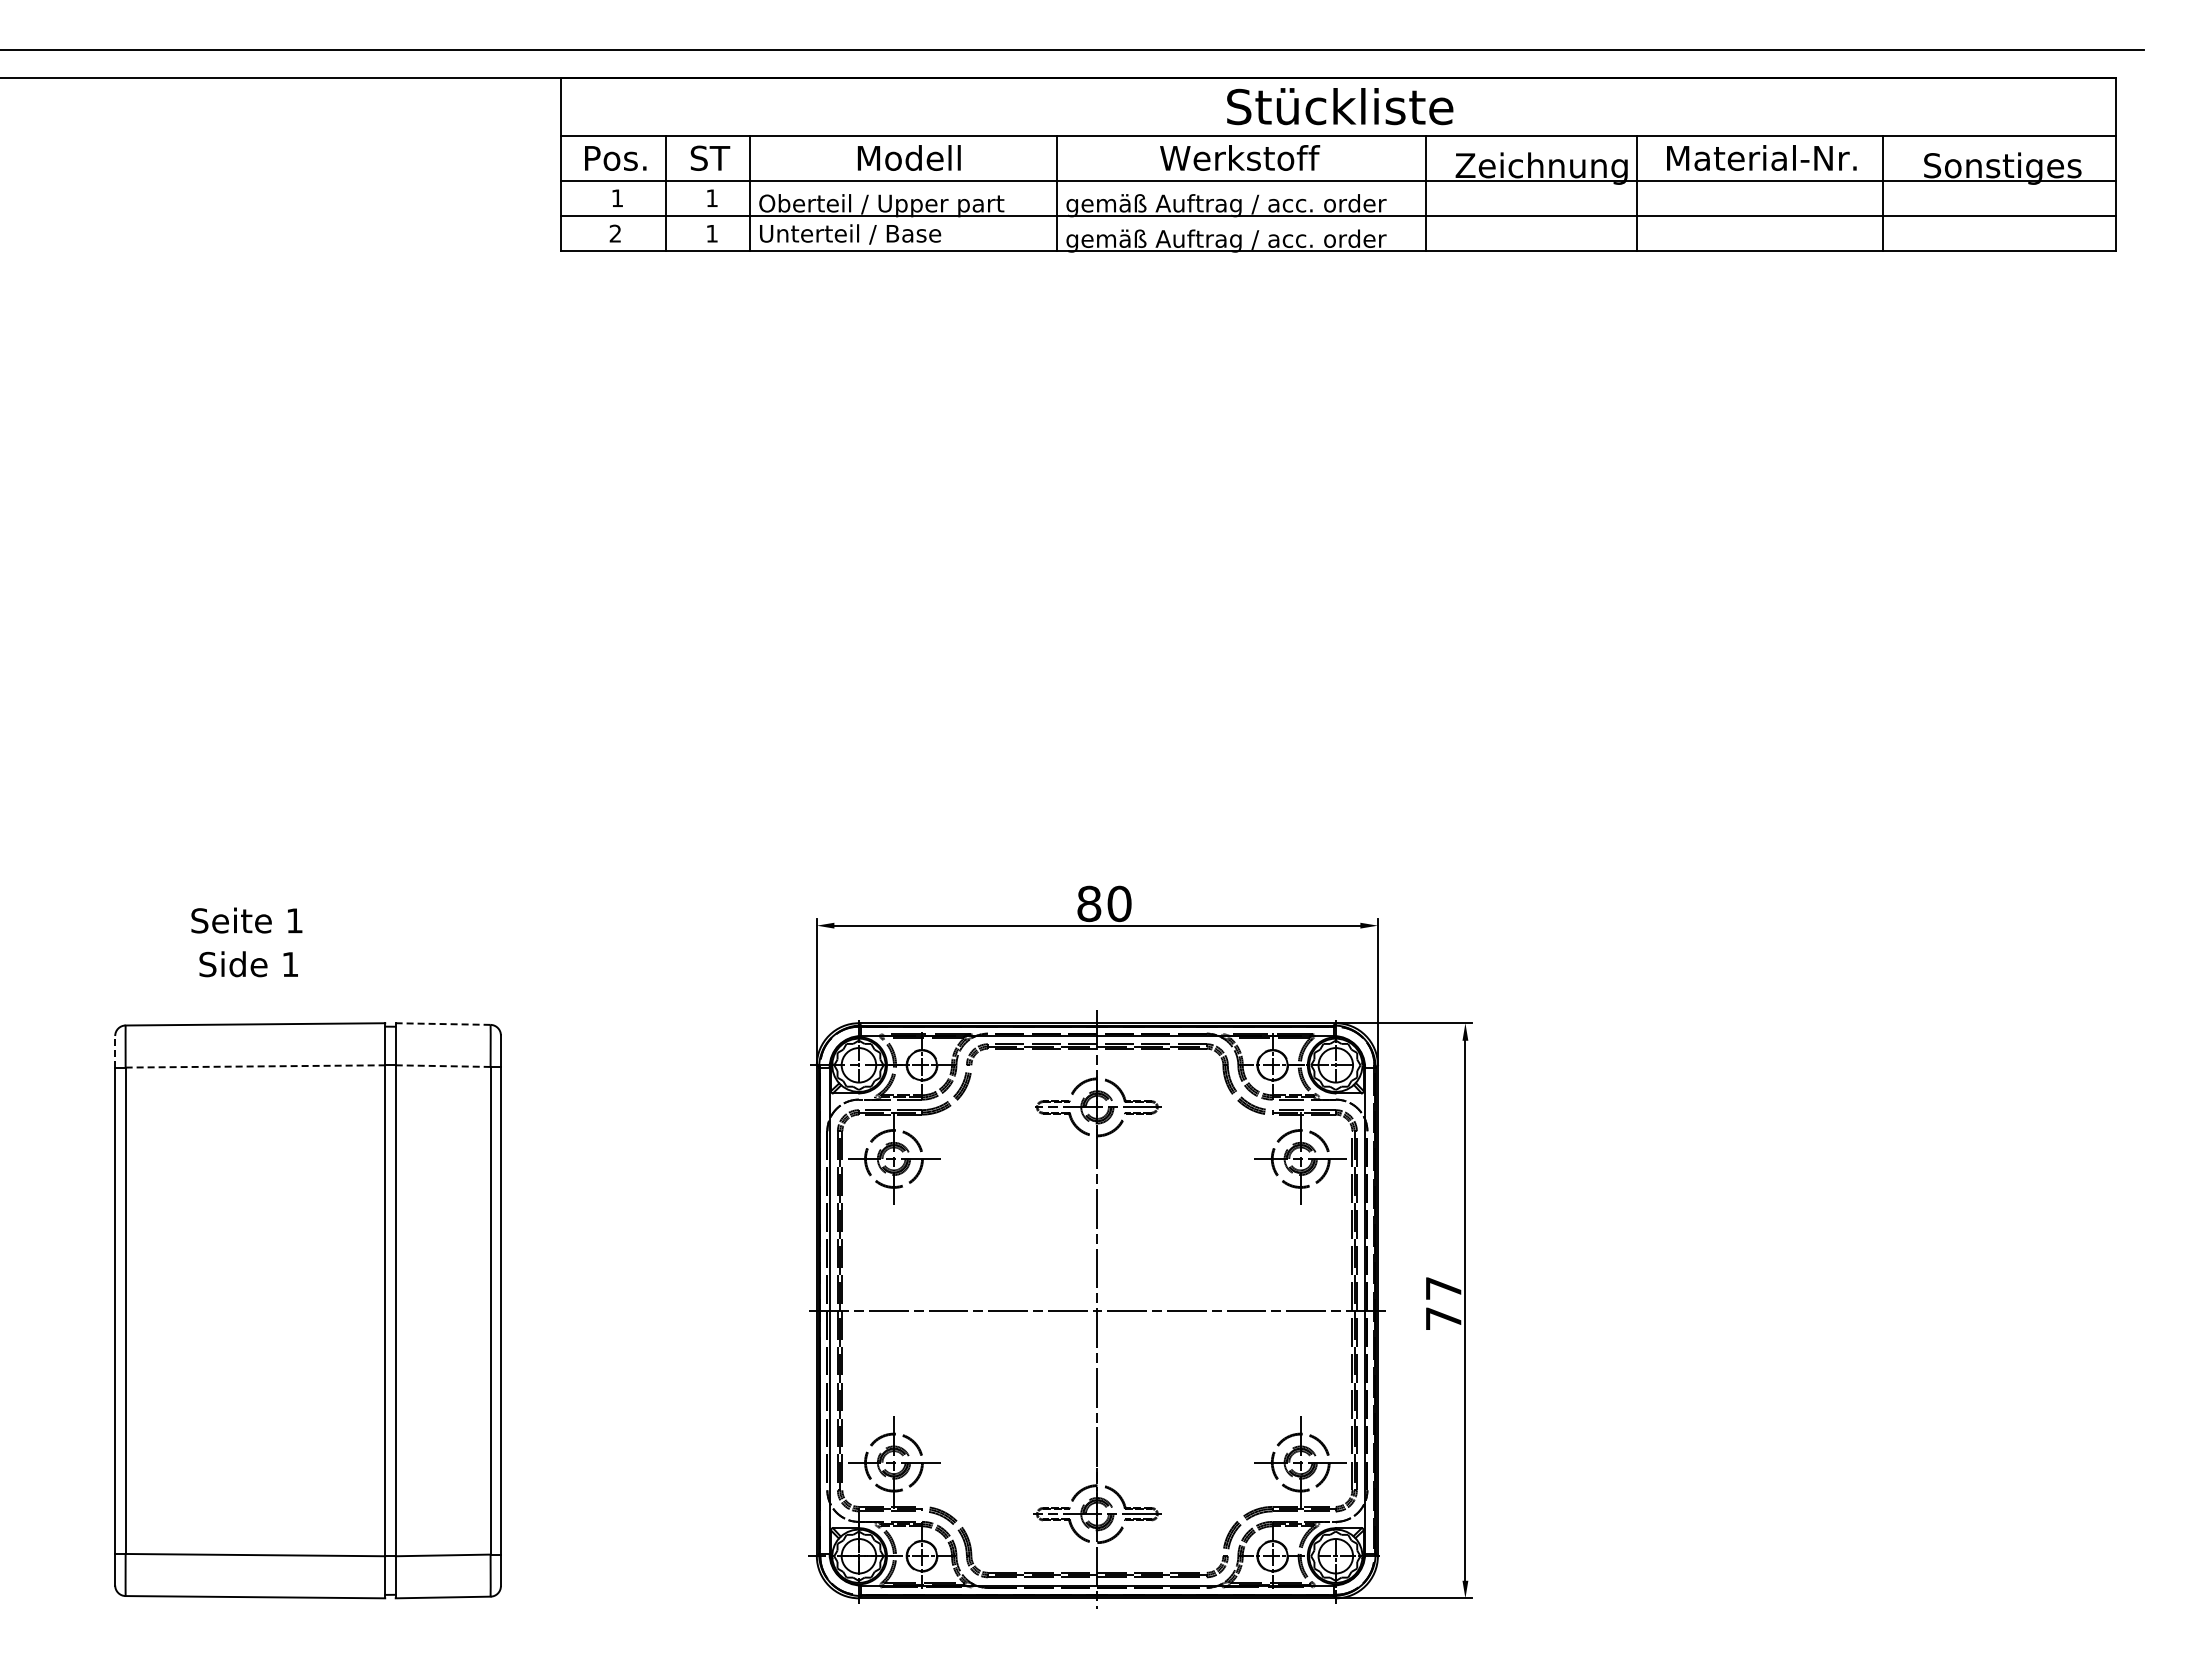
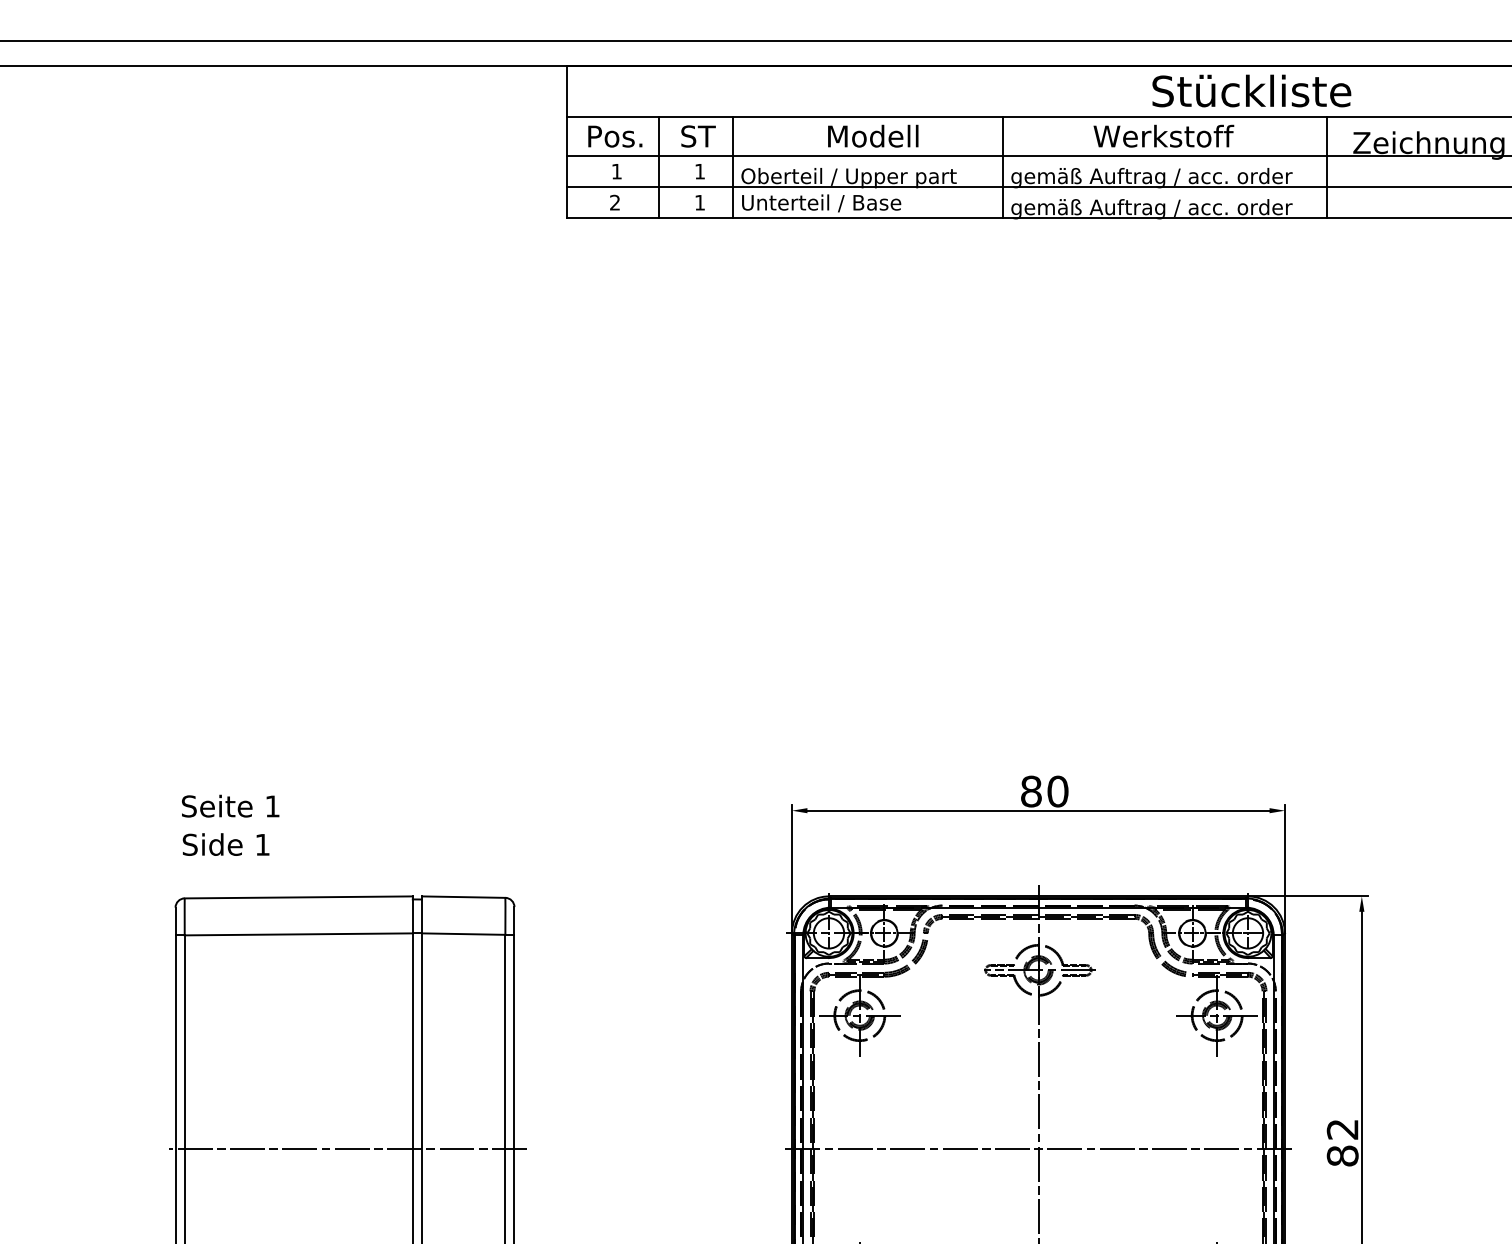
text: (246, 920) -> (230, 806), moved
text: (248, 964) -> (225, 844), moved
line: (442, 1024) -> (463, 897), dashed -> solid
line: (115, 1051) -> (175, 921), dashed -> solid
line: (255, 1066) -> (298, 934), dashed -> solid
line: (443, 1066) -> (463, 934), dashed -> solid
text: (1443, 1303) -> (1342, 1142), 77 -> 82
line: (311, 1310) -> (348, 1148), added

